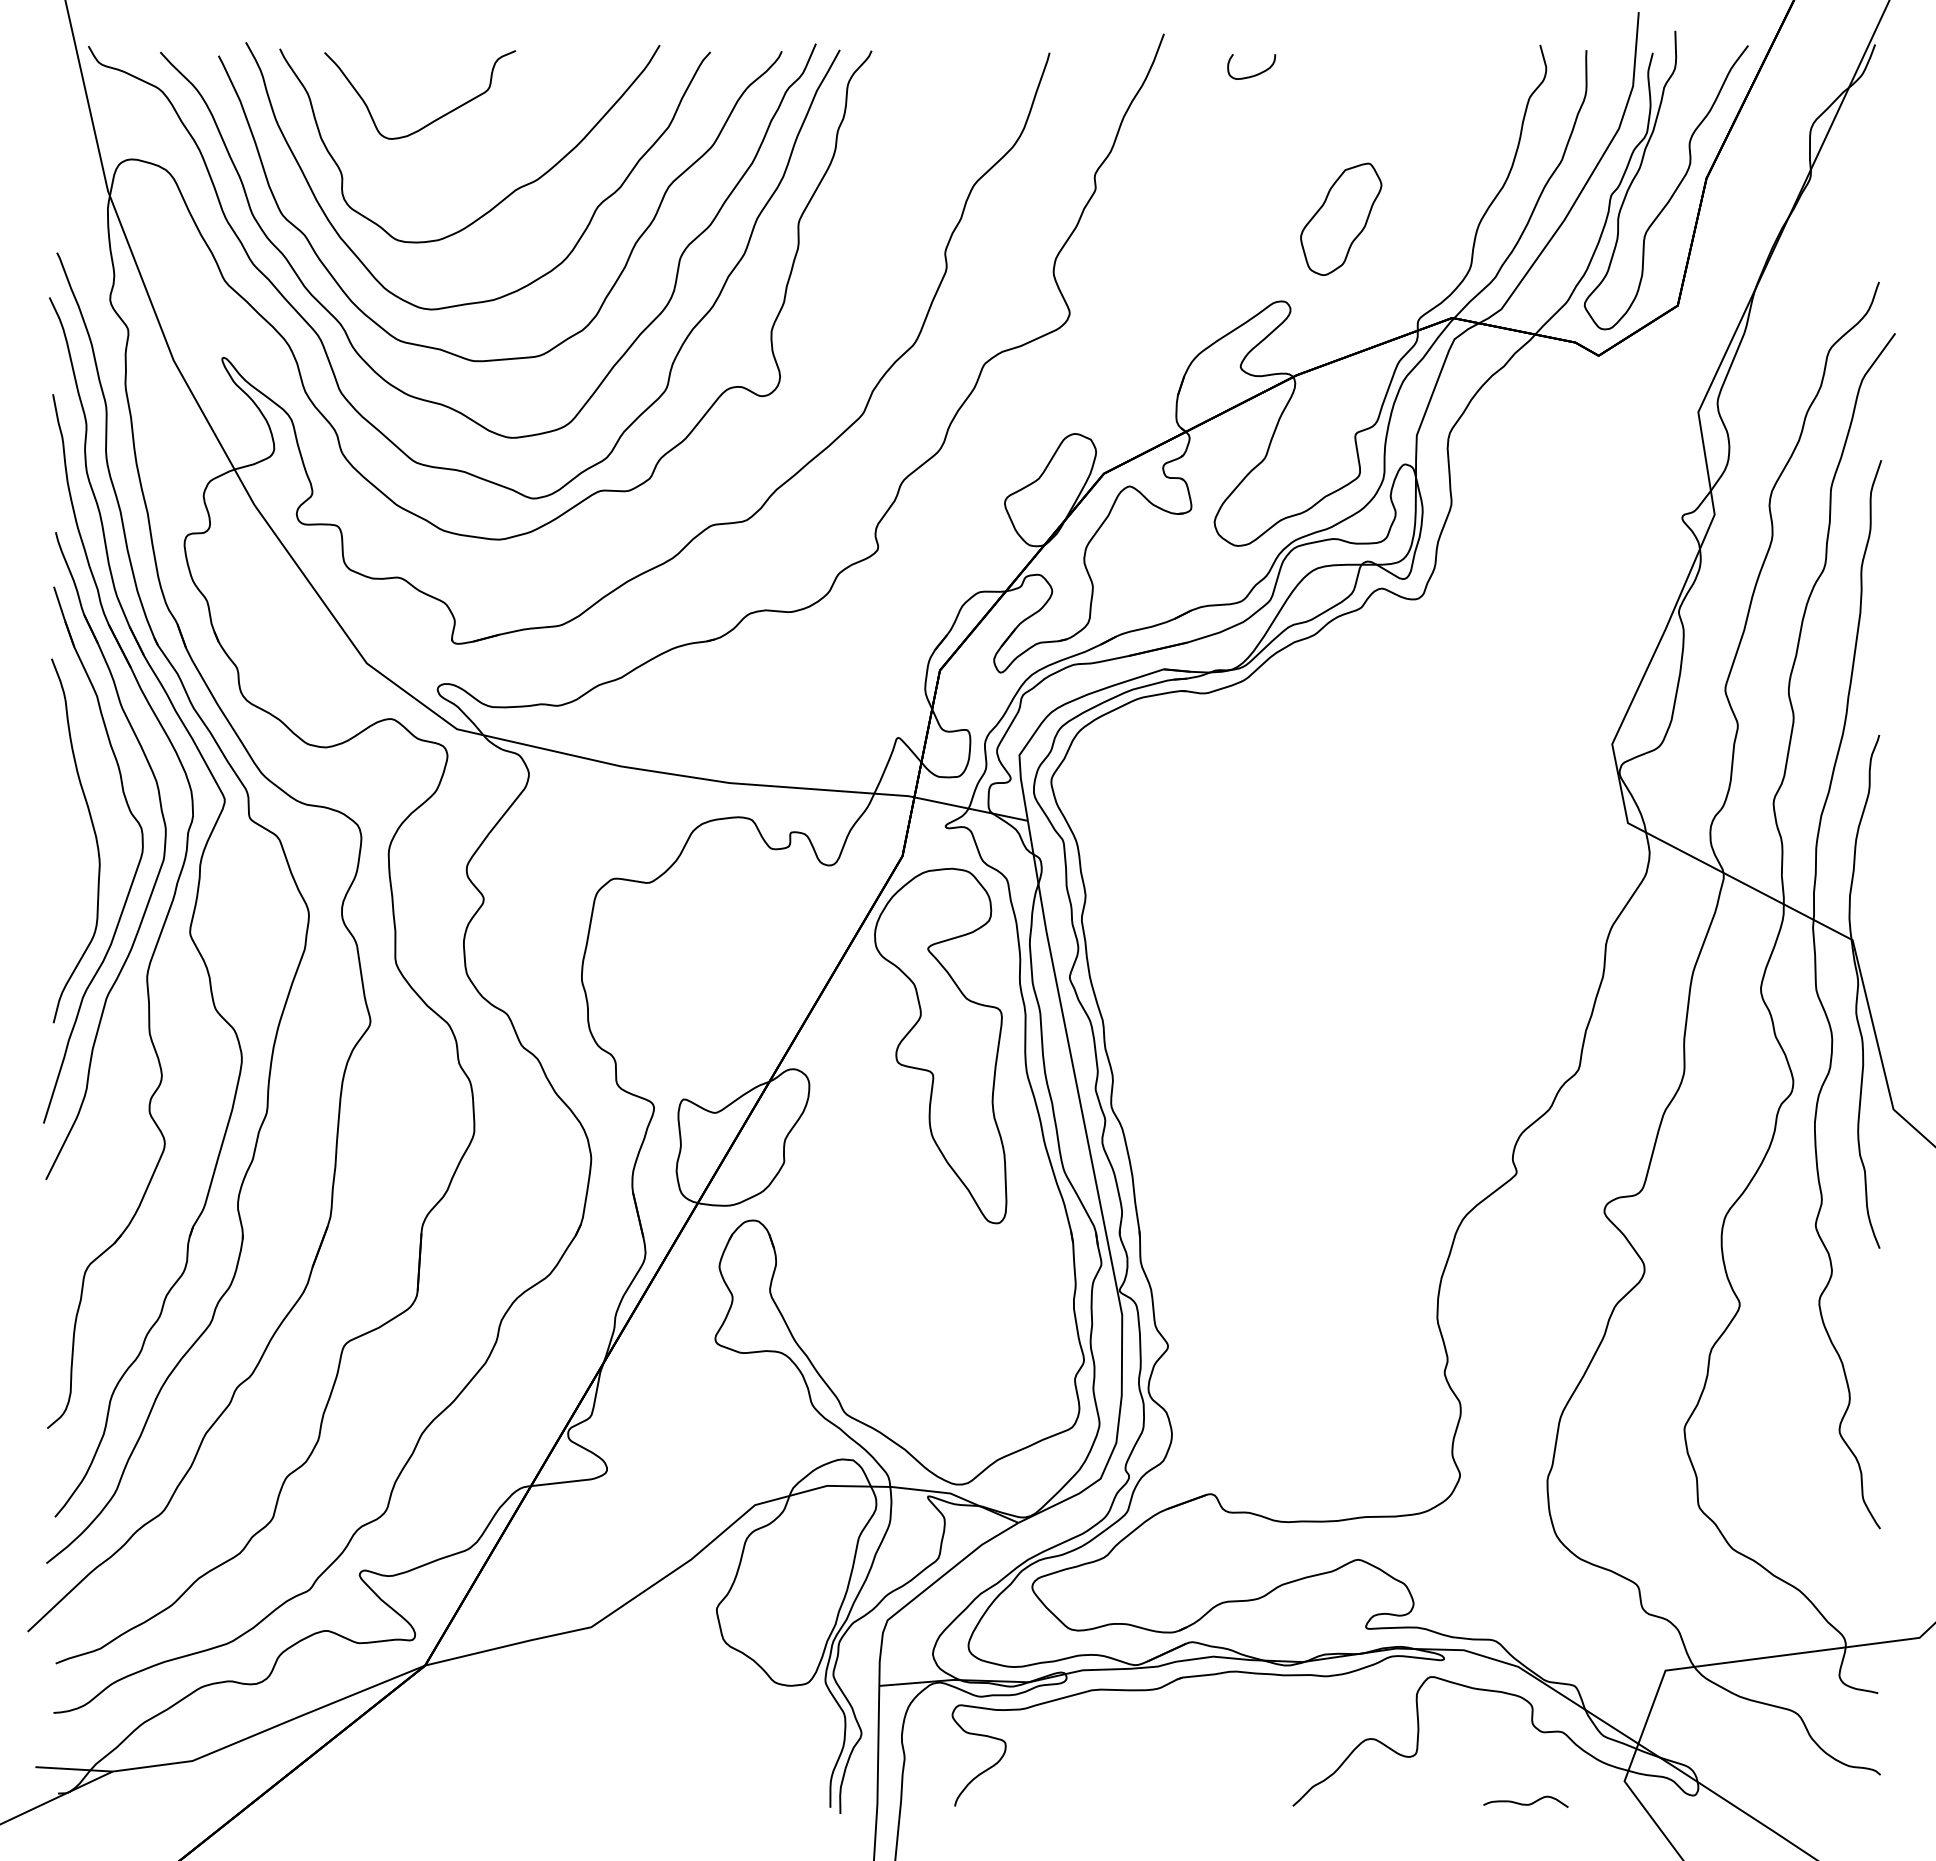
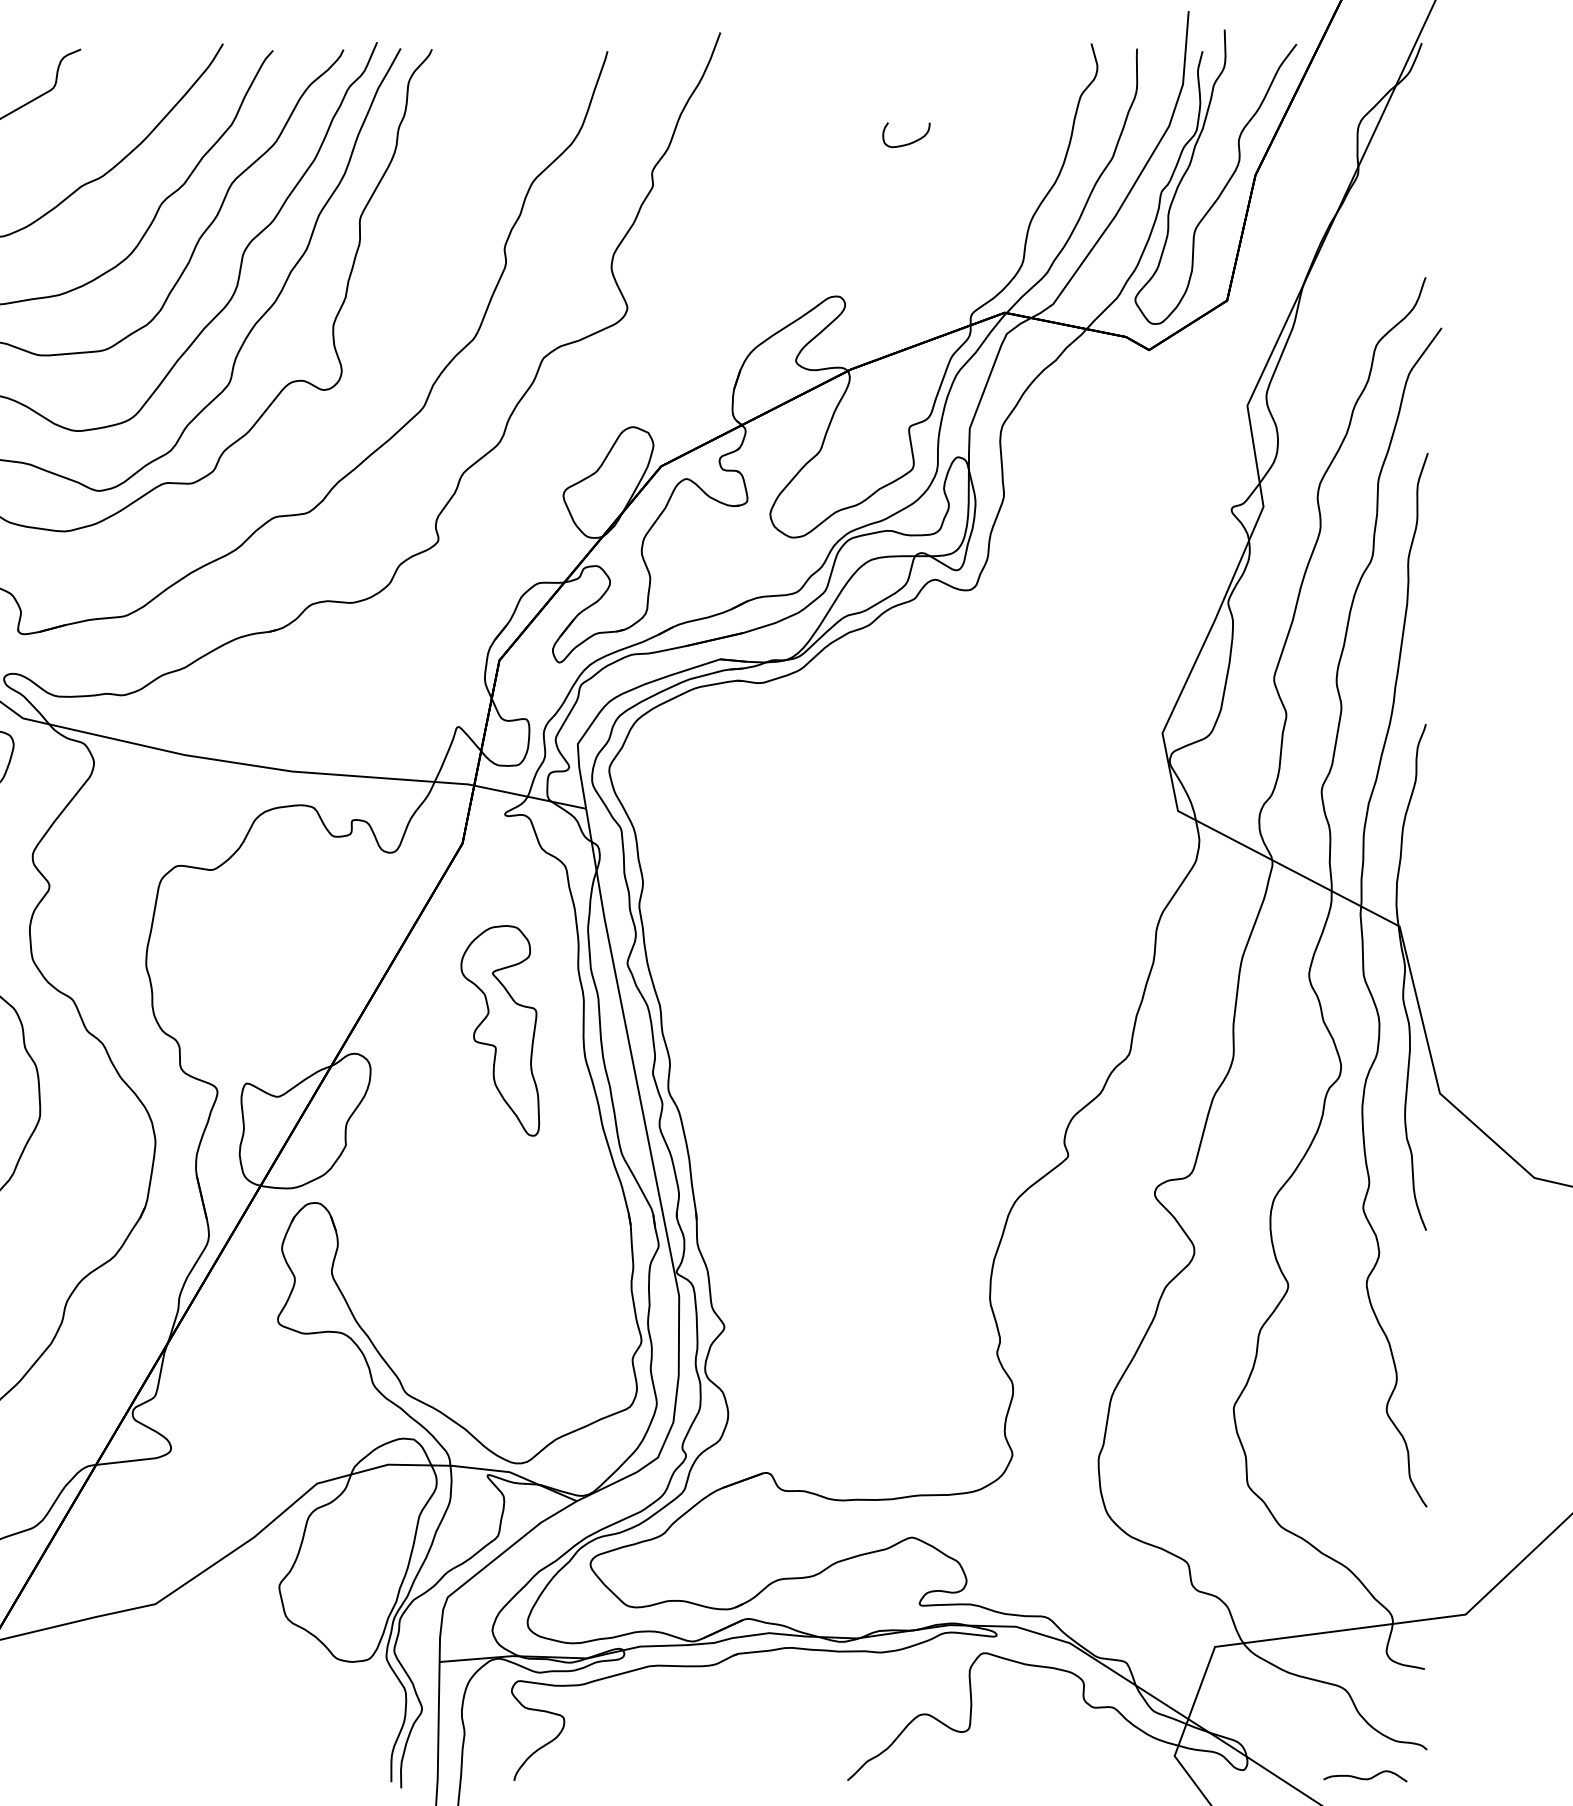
curve: (1254, 74) -> (909, 142), moved
part: (1341, 219) -> (895, 215), removed
part: (940, 1045) -> (499, 1030), size x0.6
curve: (1525, 1803) -> (1364, 1777), moved

